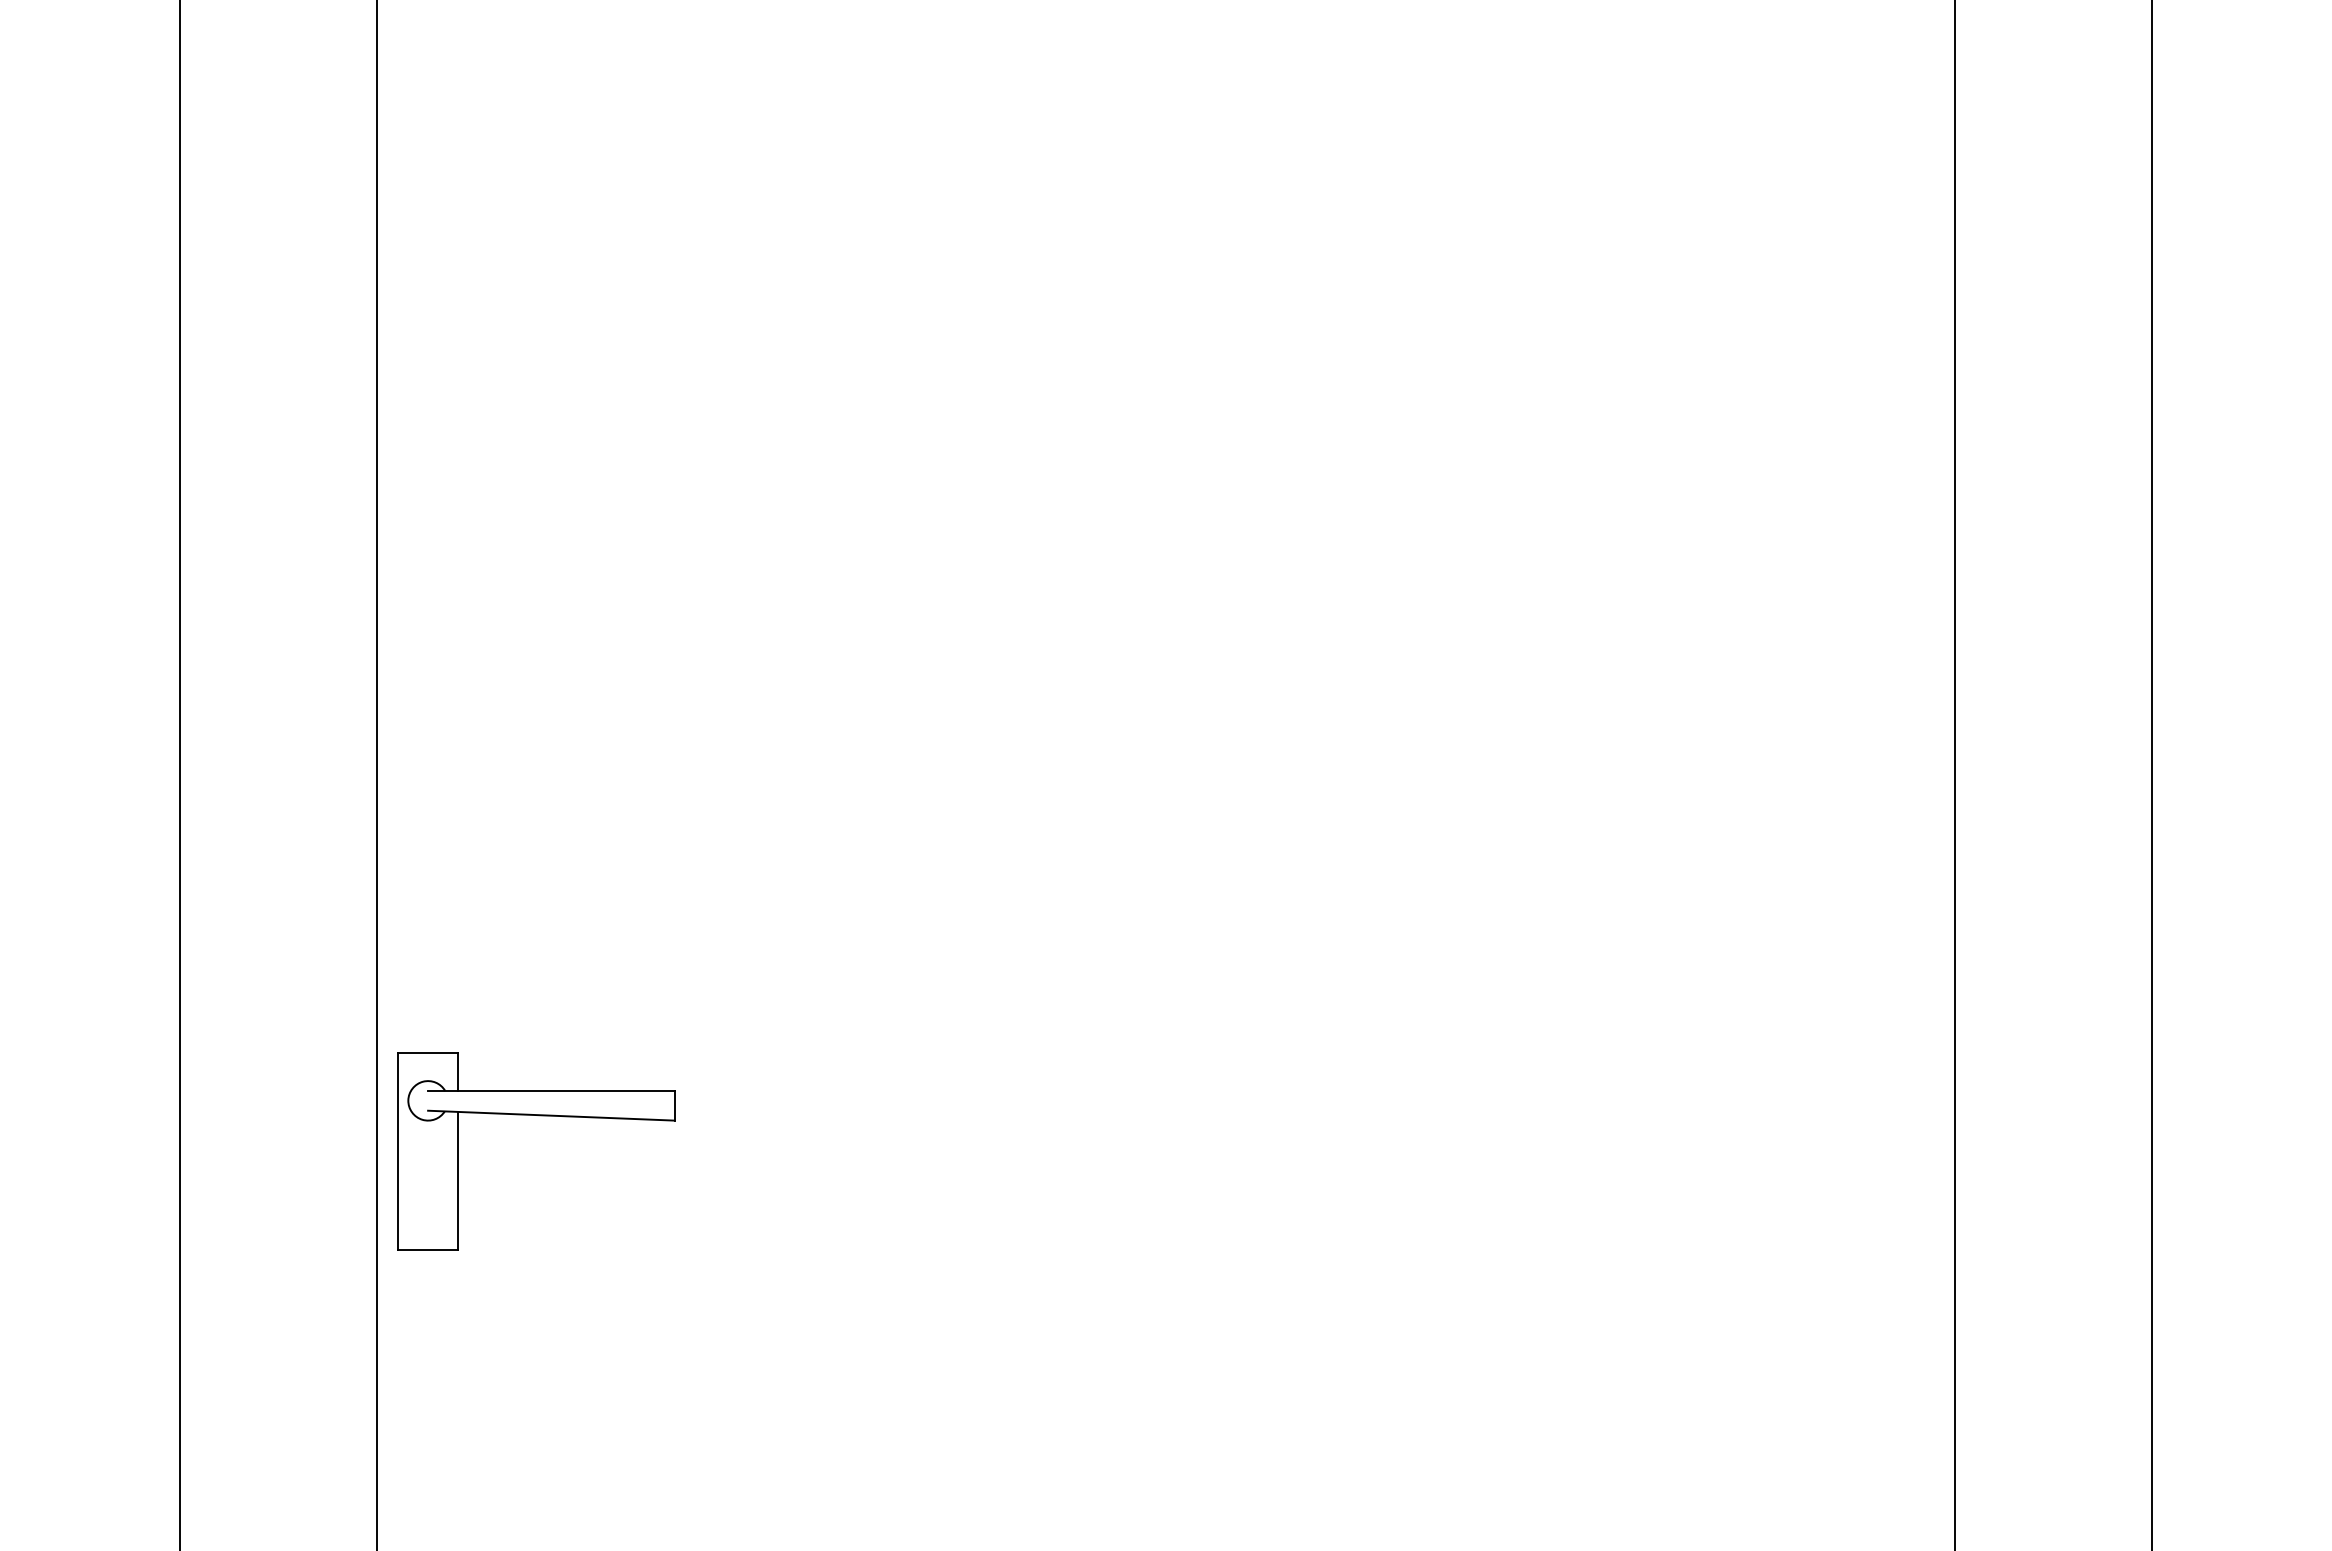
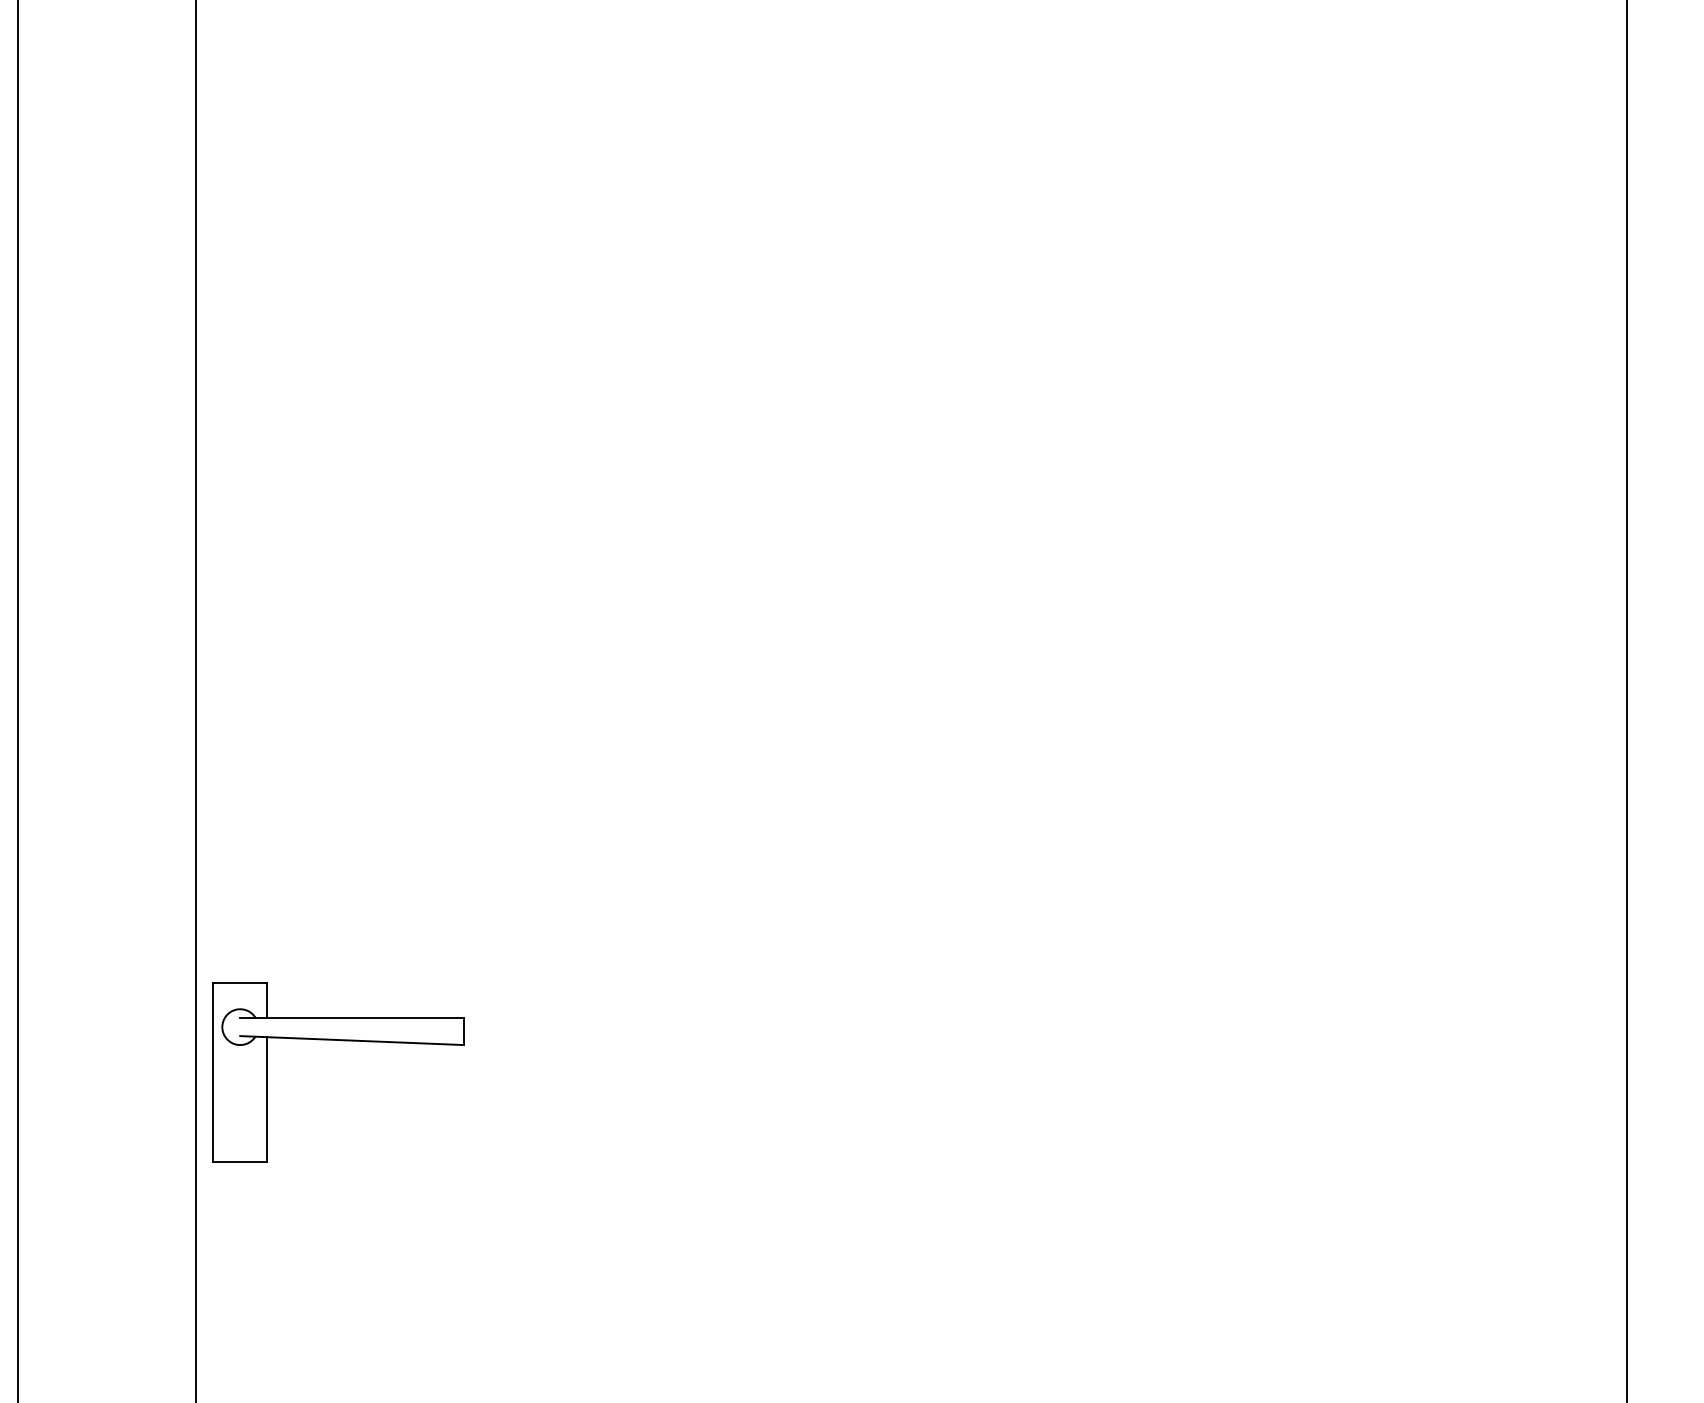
part: (539, 1116) -> (341, 1041), moved

